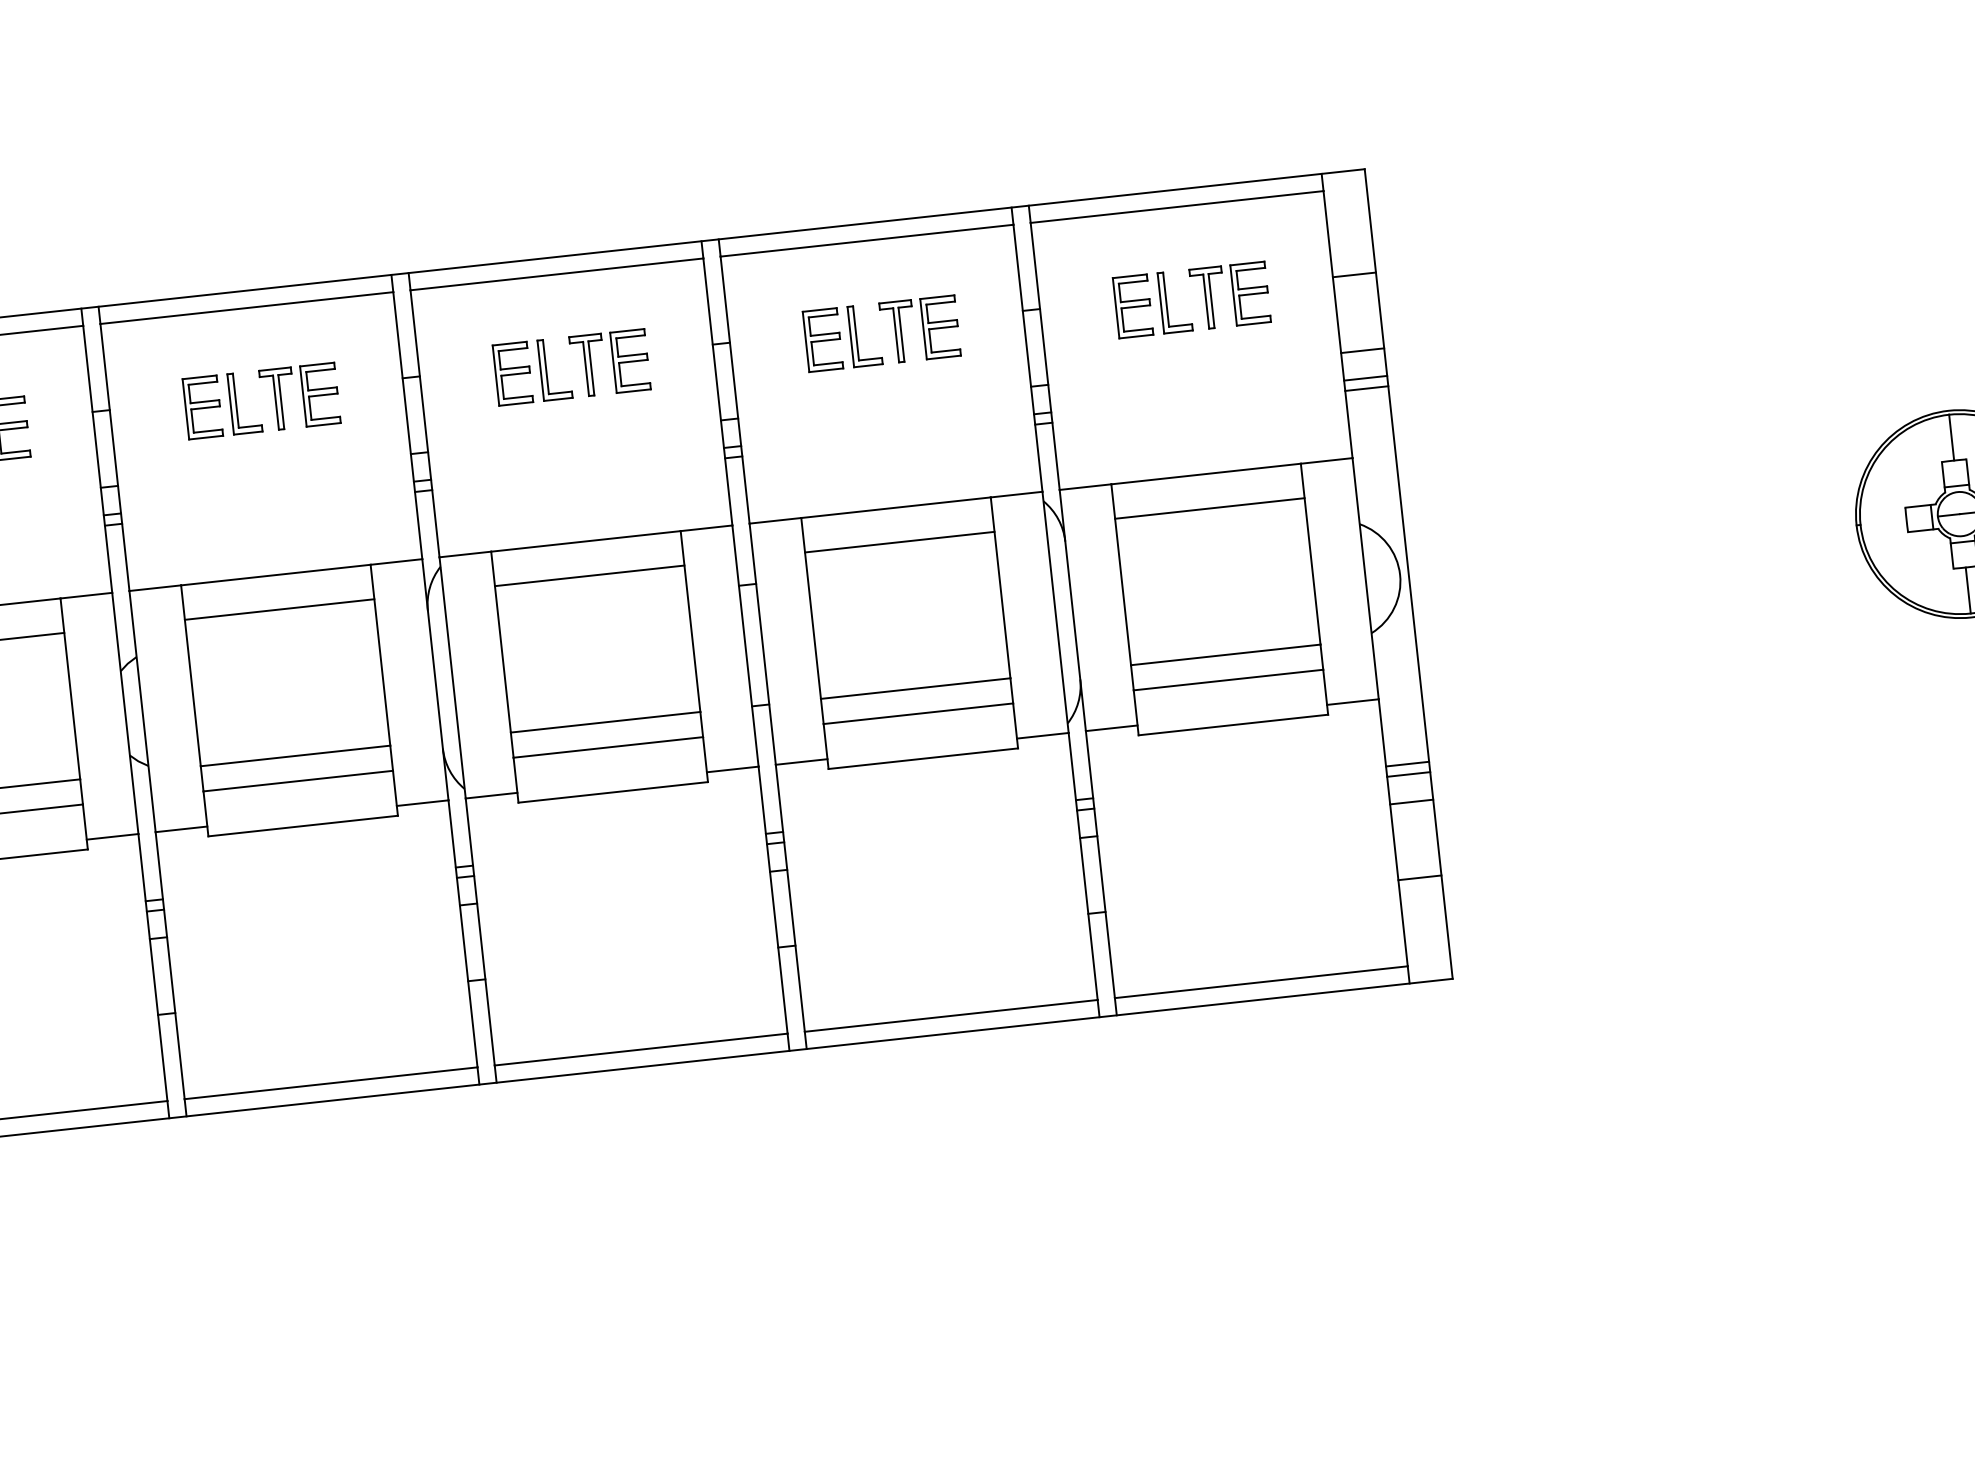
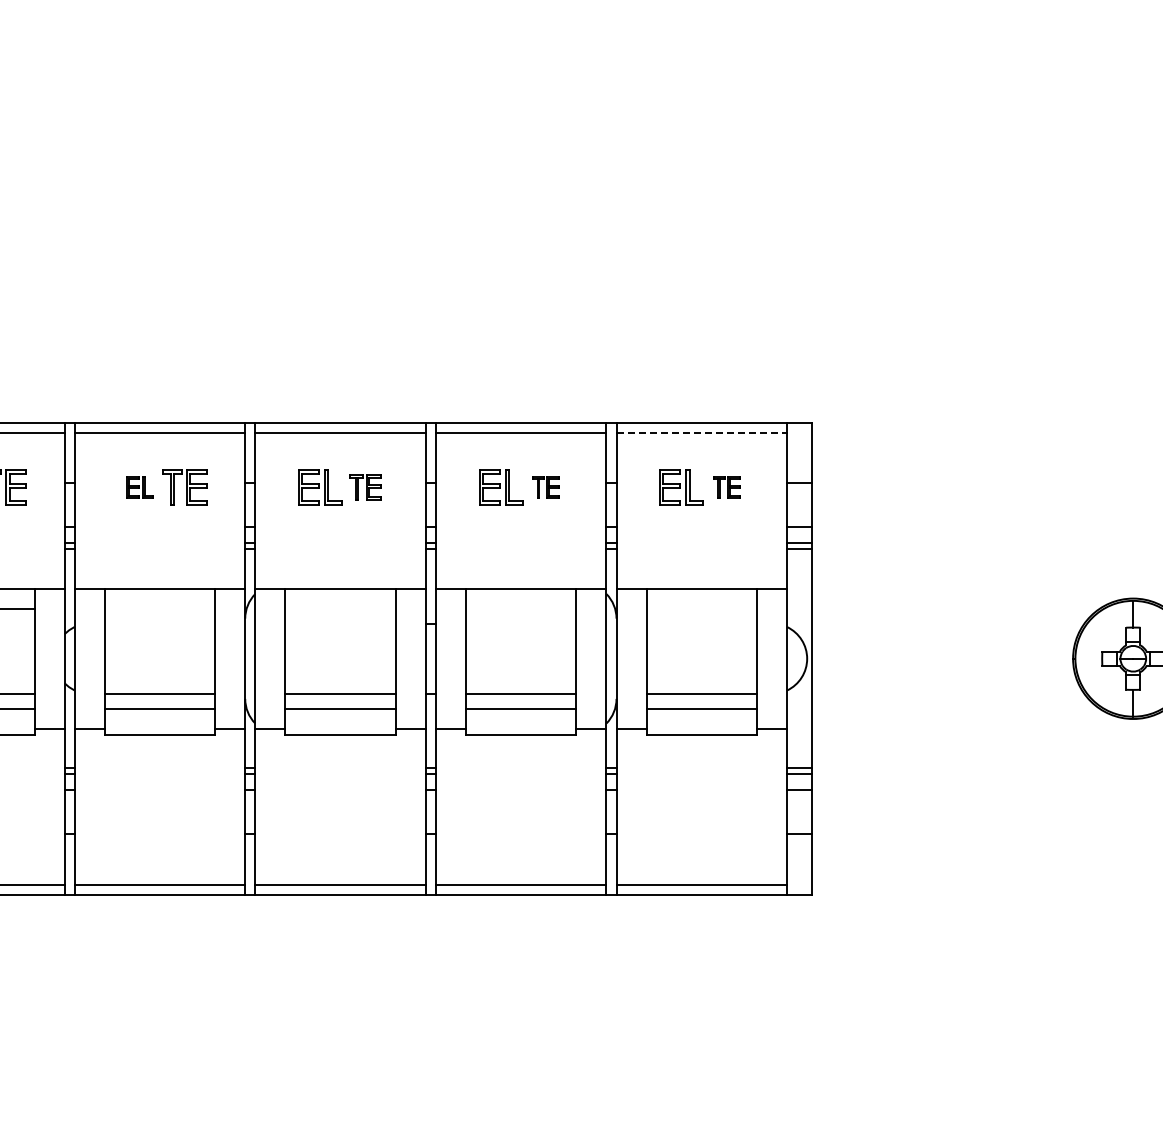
line: (1178, 207) -> (702, 433), solid -> dashed
part: (1229, 295) -> (726, 487), size x0.6
part: (918, 329) -> (545, 487), size x0.6
part: (609, 363) -> (365, 487), size x0.7
part: (221, 405) -> (139, 487), size x0.6
line: (1209, 508) -> (701, 608), removed
line: (900, 541) -> (521, 608), removed
line: (589, 575) -> (340, 608), removed
line: (278, 609) -> (159, 608), removed

